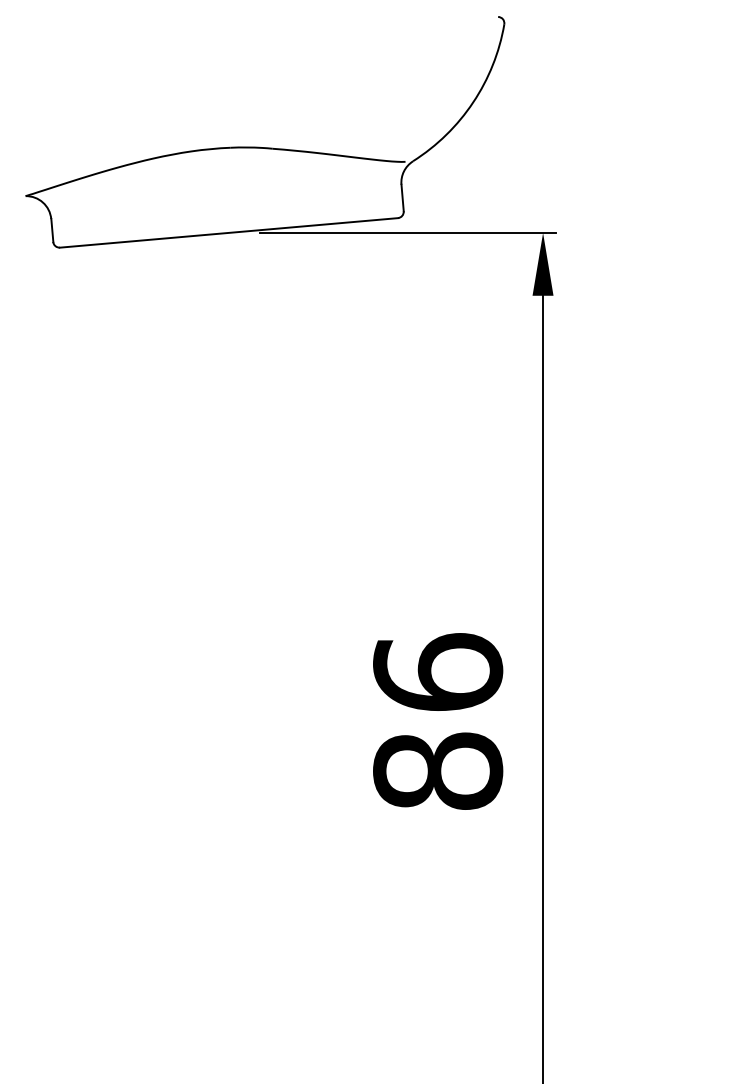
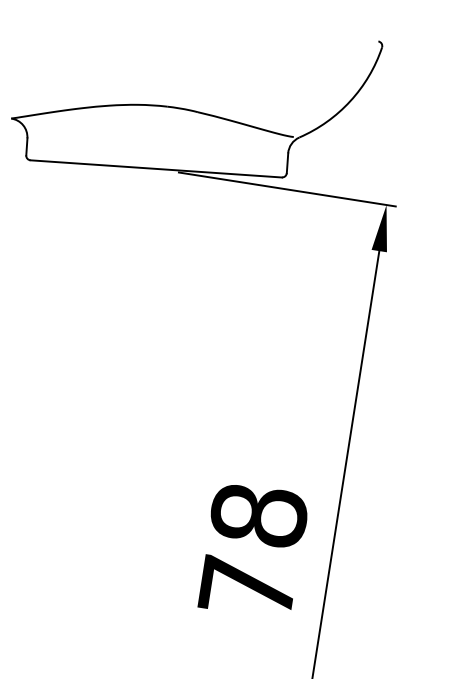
text: (438, 721) -> (253, 551), 86 -> 78

